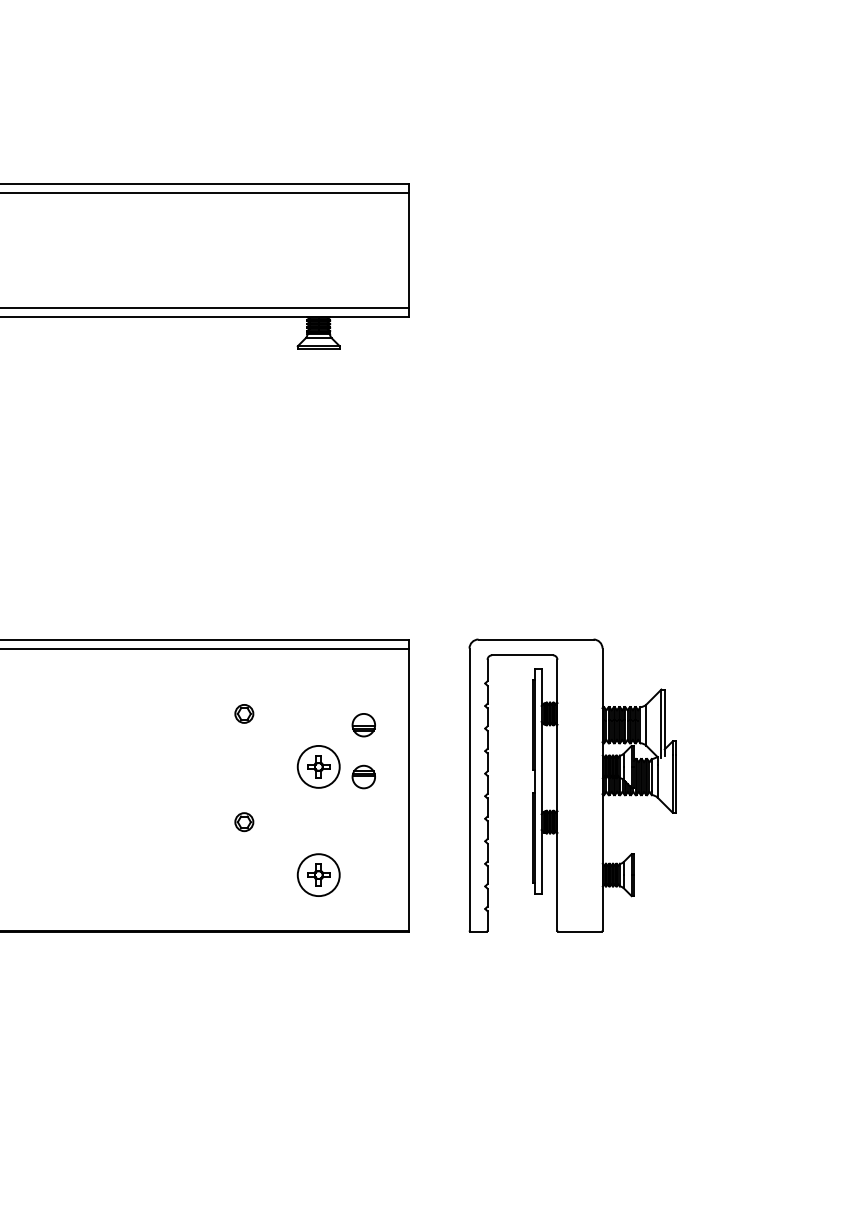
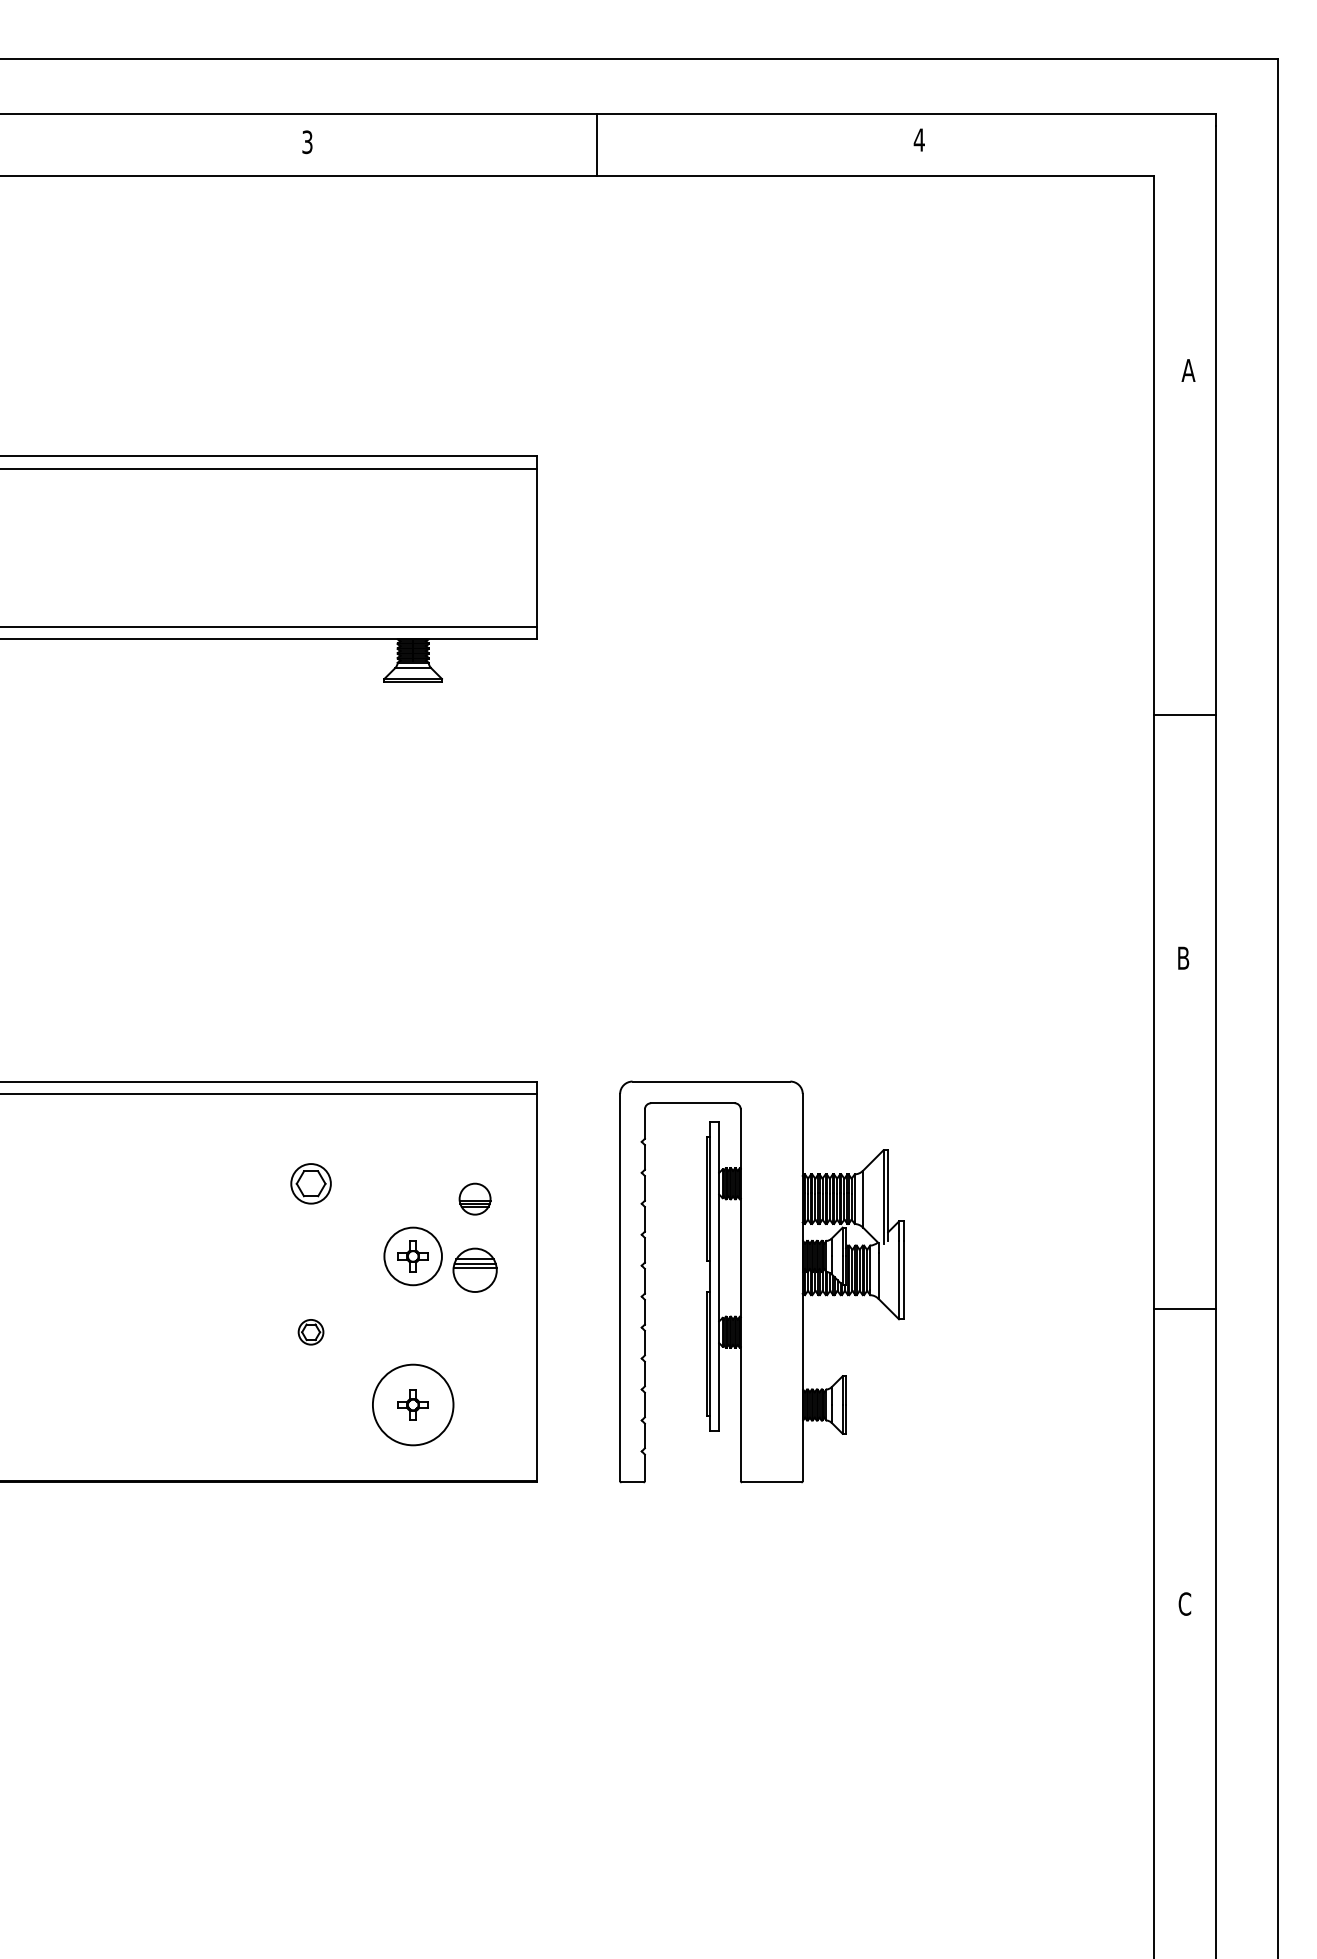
part: (243, 713) -> (310, 1183), size x1.6
part: (363, 777) -> (474, 1270), size x1.4
circle: (318, 874) -> (412, 1404), size x1.4

